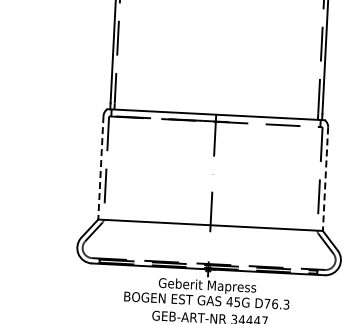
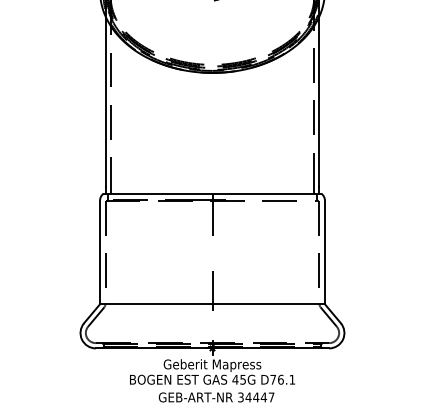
line: (101, 167) -> (100, 252), dashed -> solid
line: (325, 179) -> (324, 252), dashed -> solid
text: (286, 304) -> (292, 379), D76.3 -> D76.1

